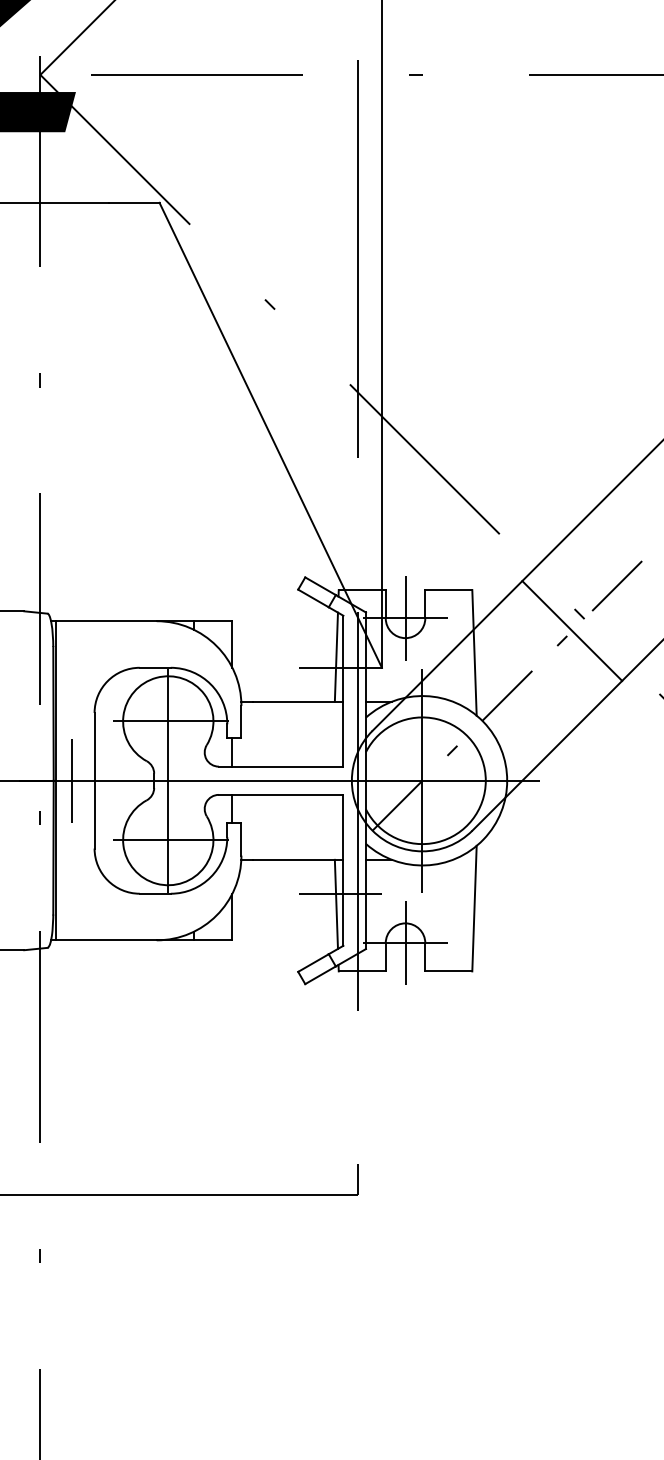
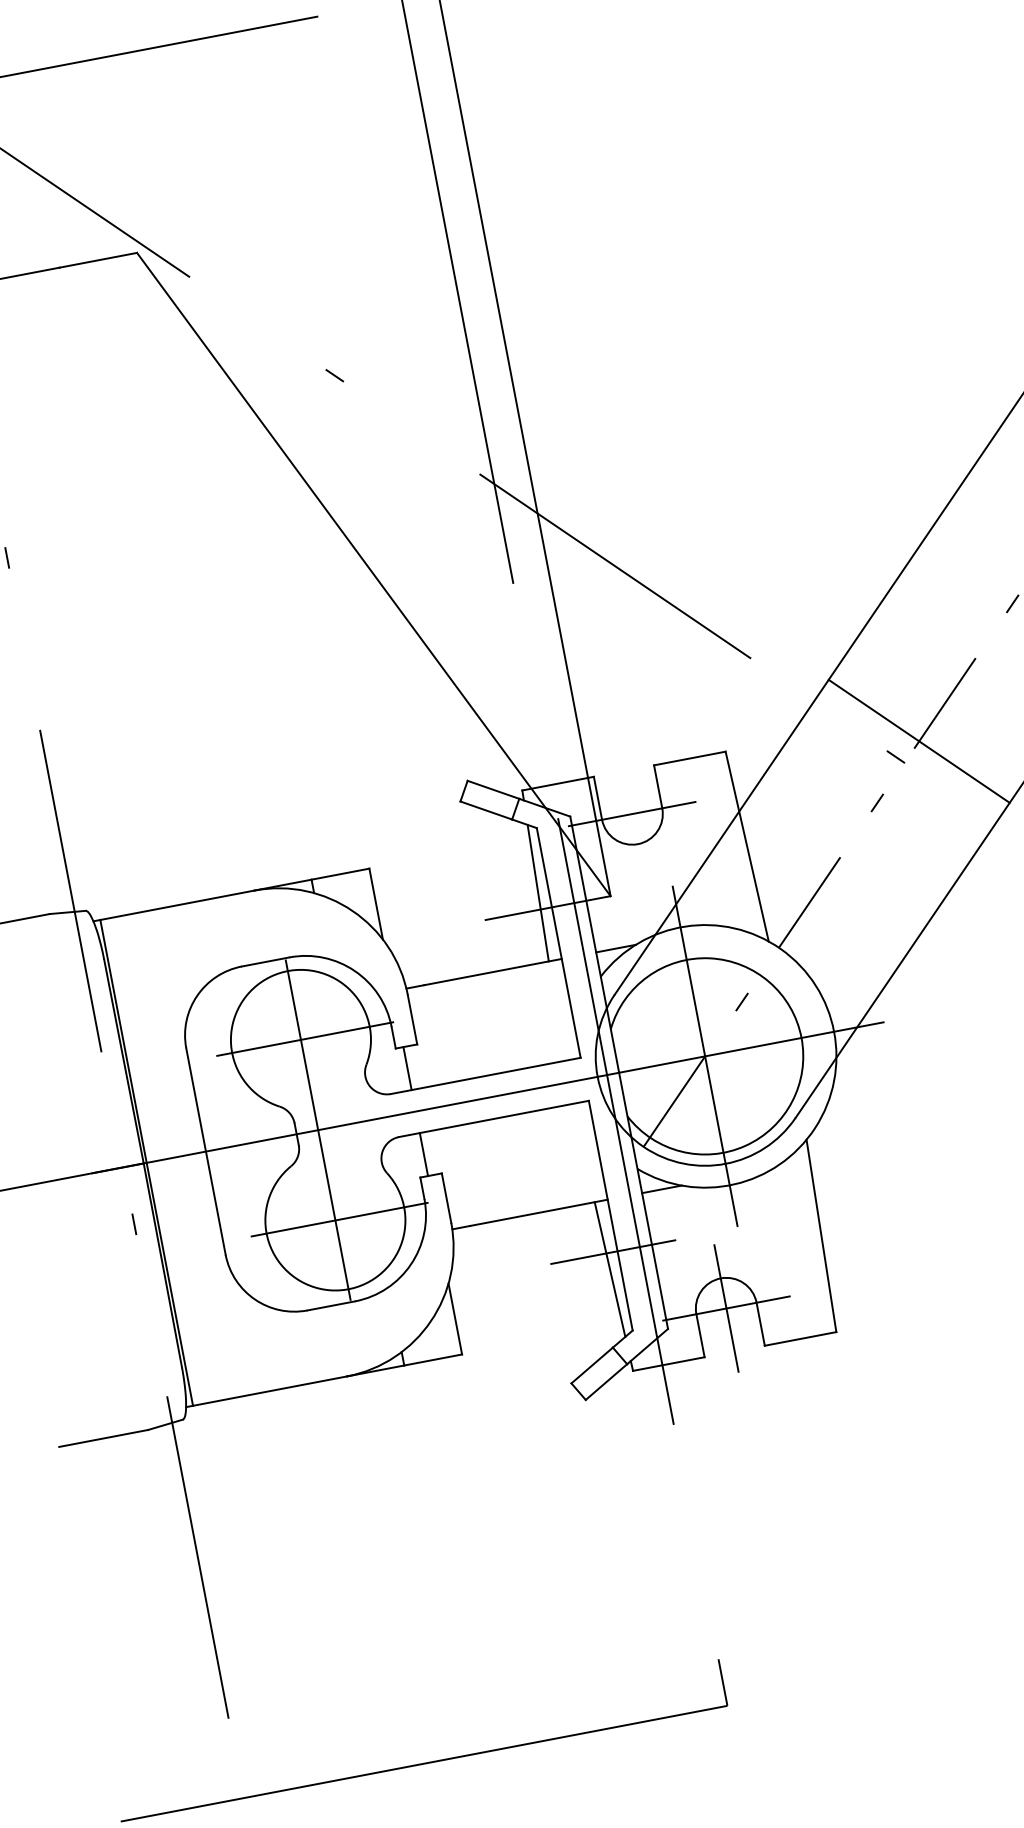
line: (405, 618) -> (632, 814), removed
line: (572, 630) -> (919, 740), moved
line: (72, 780) -> (172, 1157), removed

